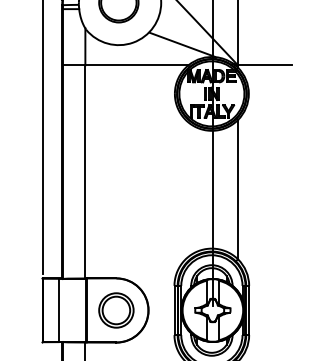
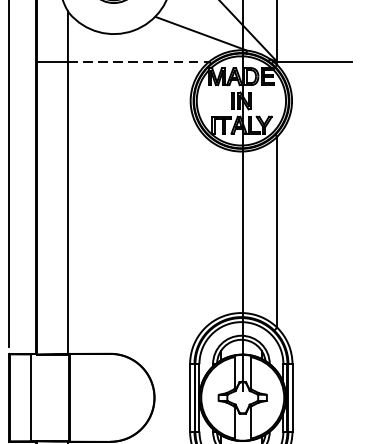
line: (136, 65) -> (138, 61), solid -> dashed
part: (116, 310) -> (110, 397), removed

